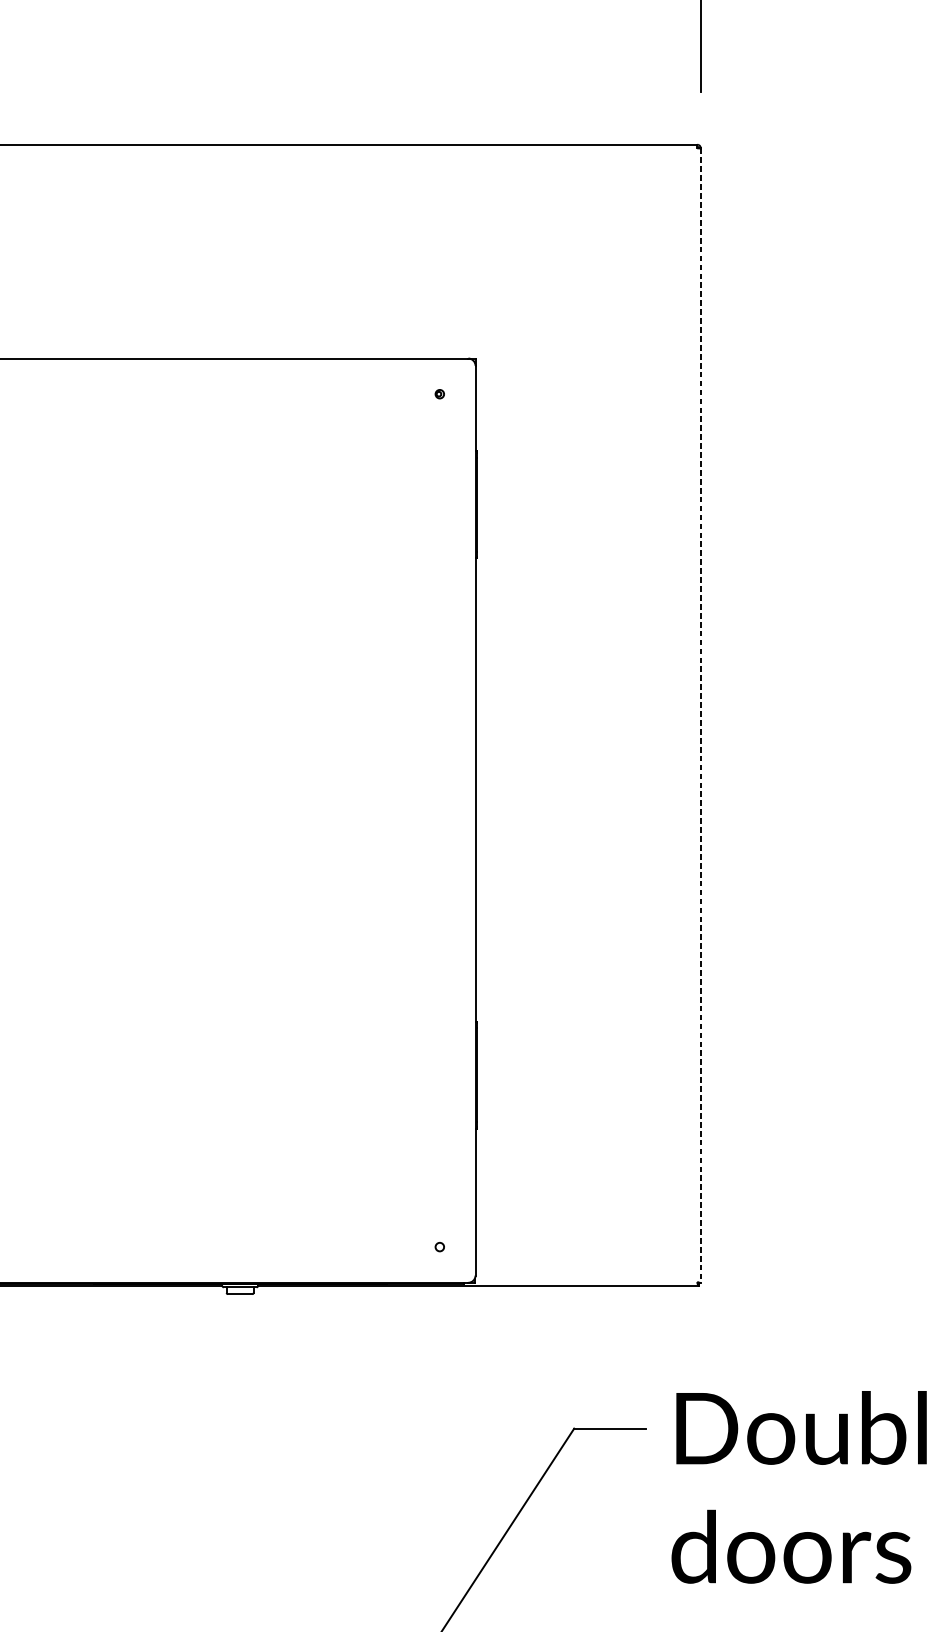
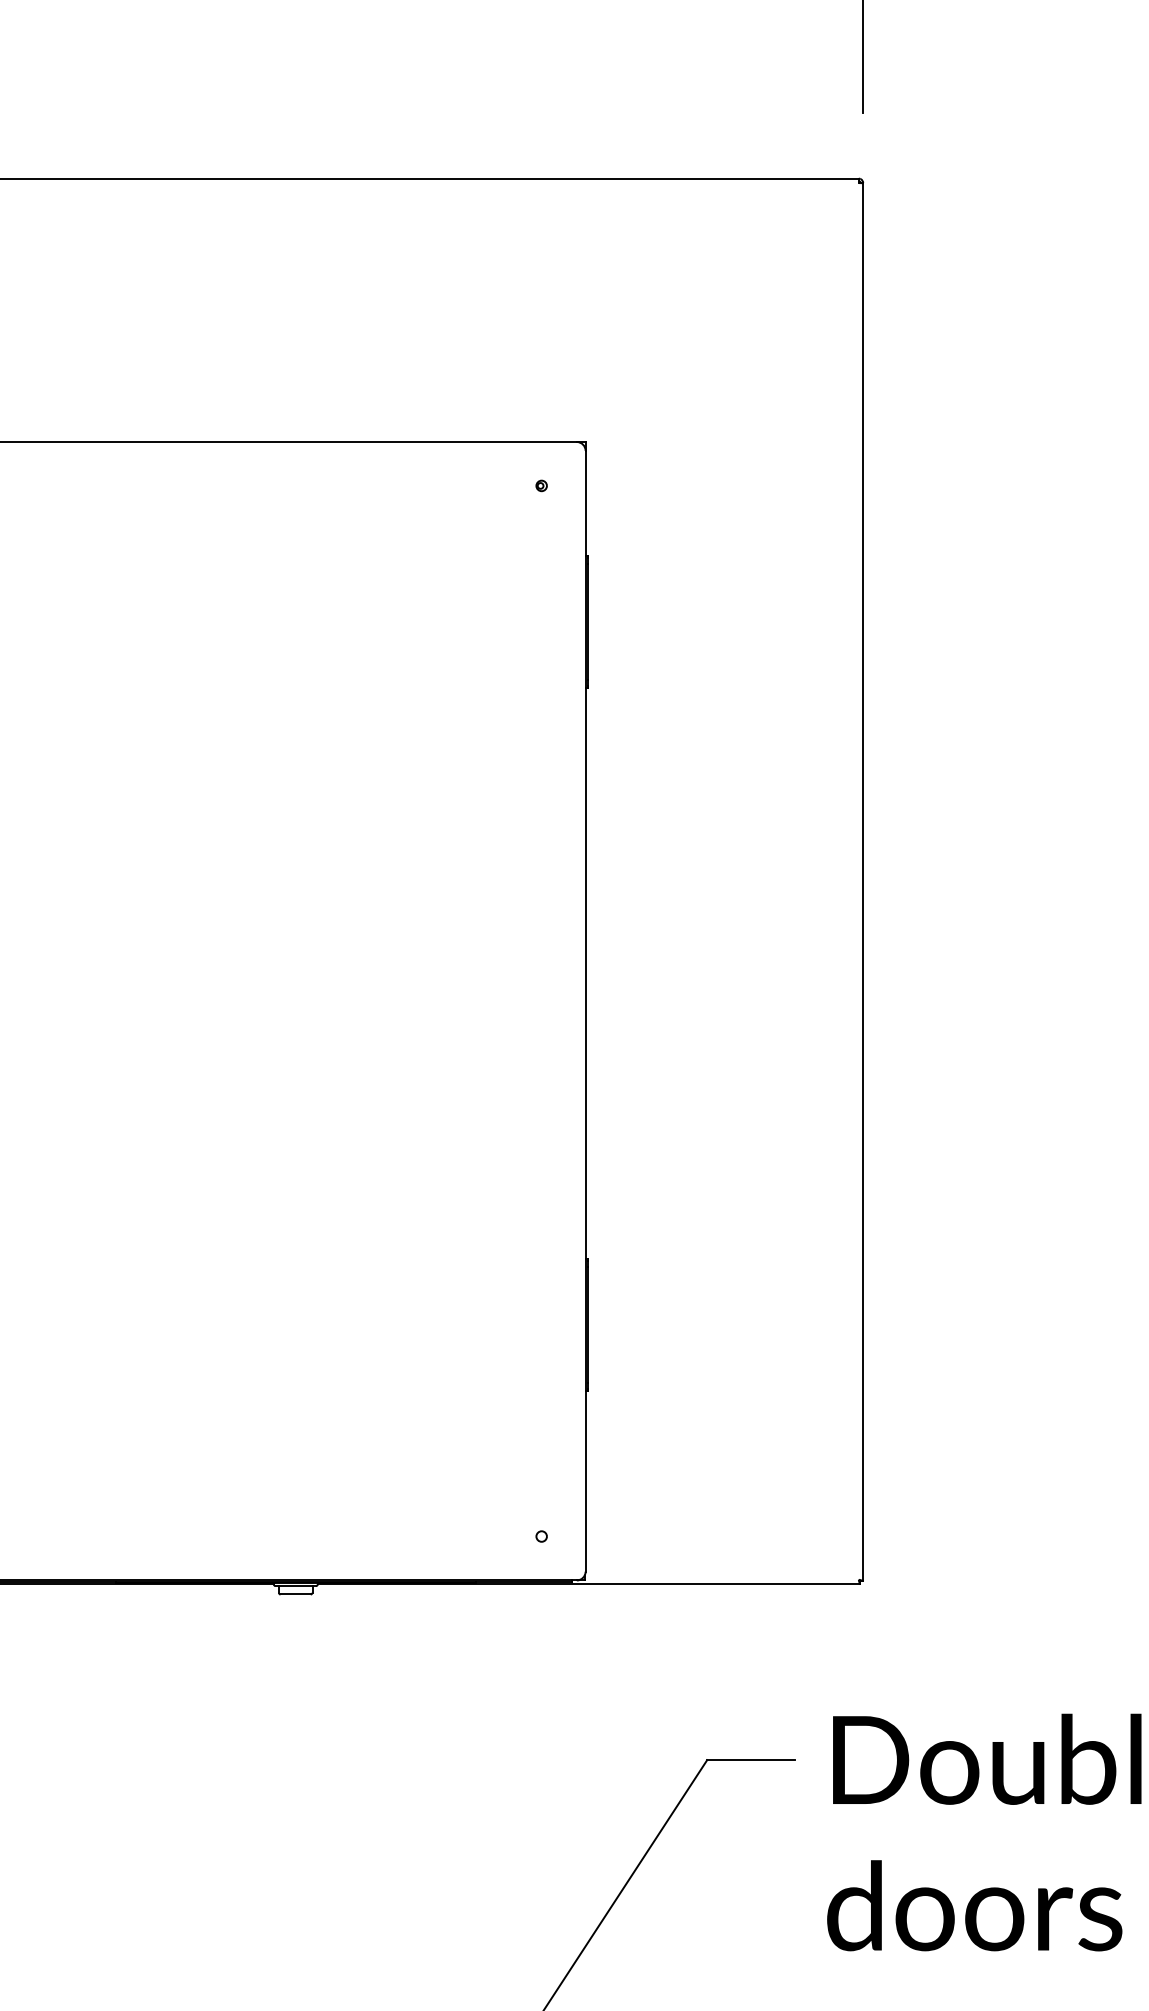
line: (701, 716) -> (863, 882), dashed -> solid

